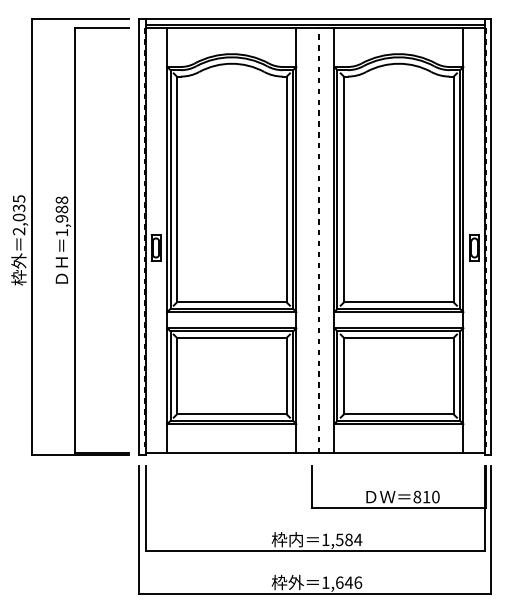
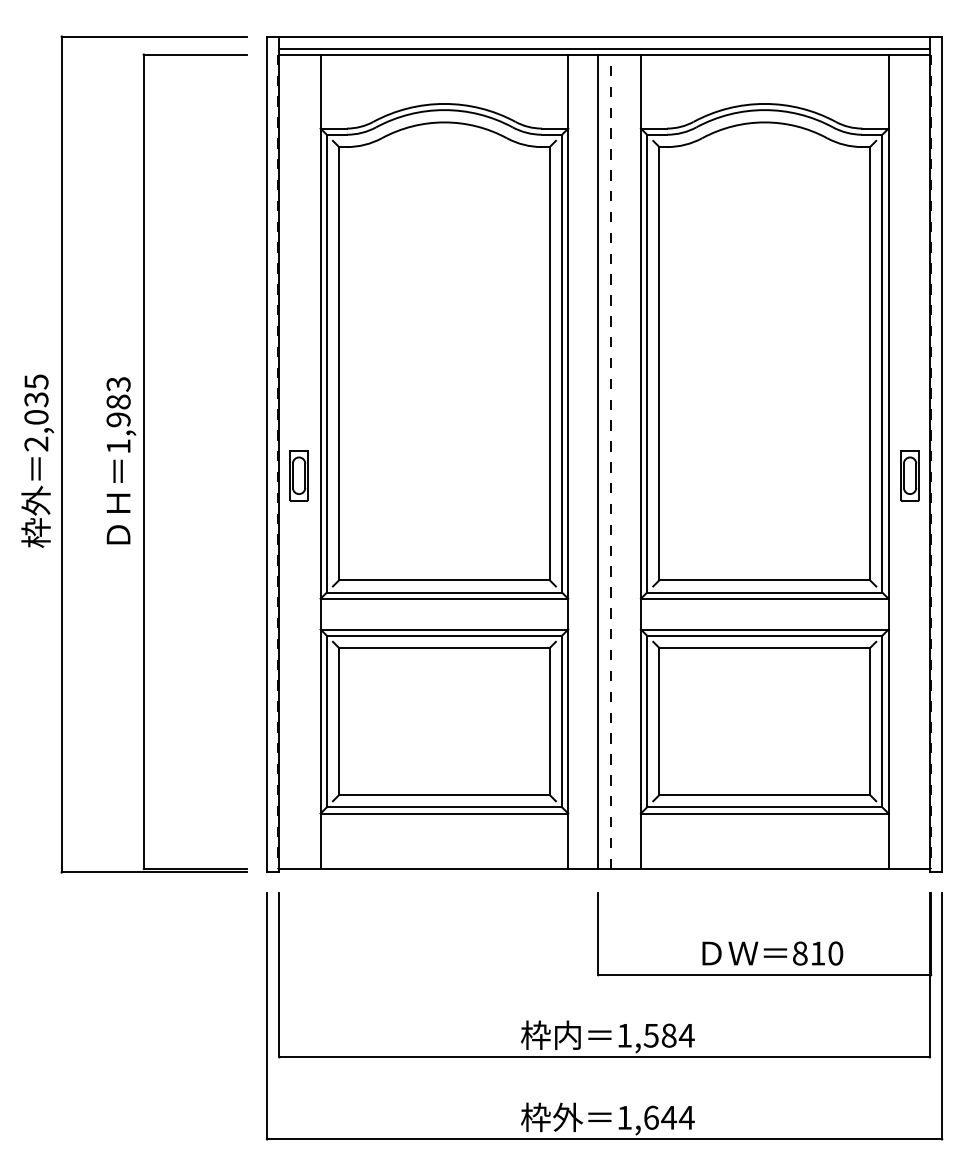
text: (61, 200) -> (117, 384), 1,988 -> 1,983
line: (312, 240) -> (599, 461), added
text: (358, 582) -> (687, 1117), 1,646 -> 1,644

